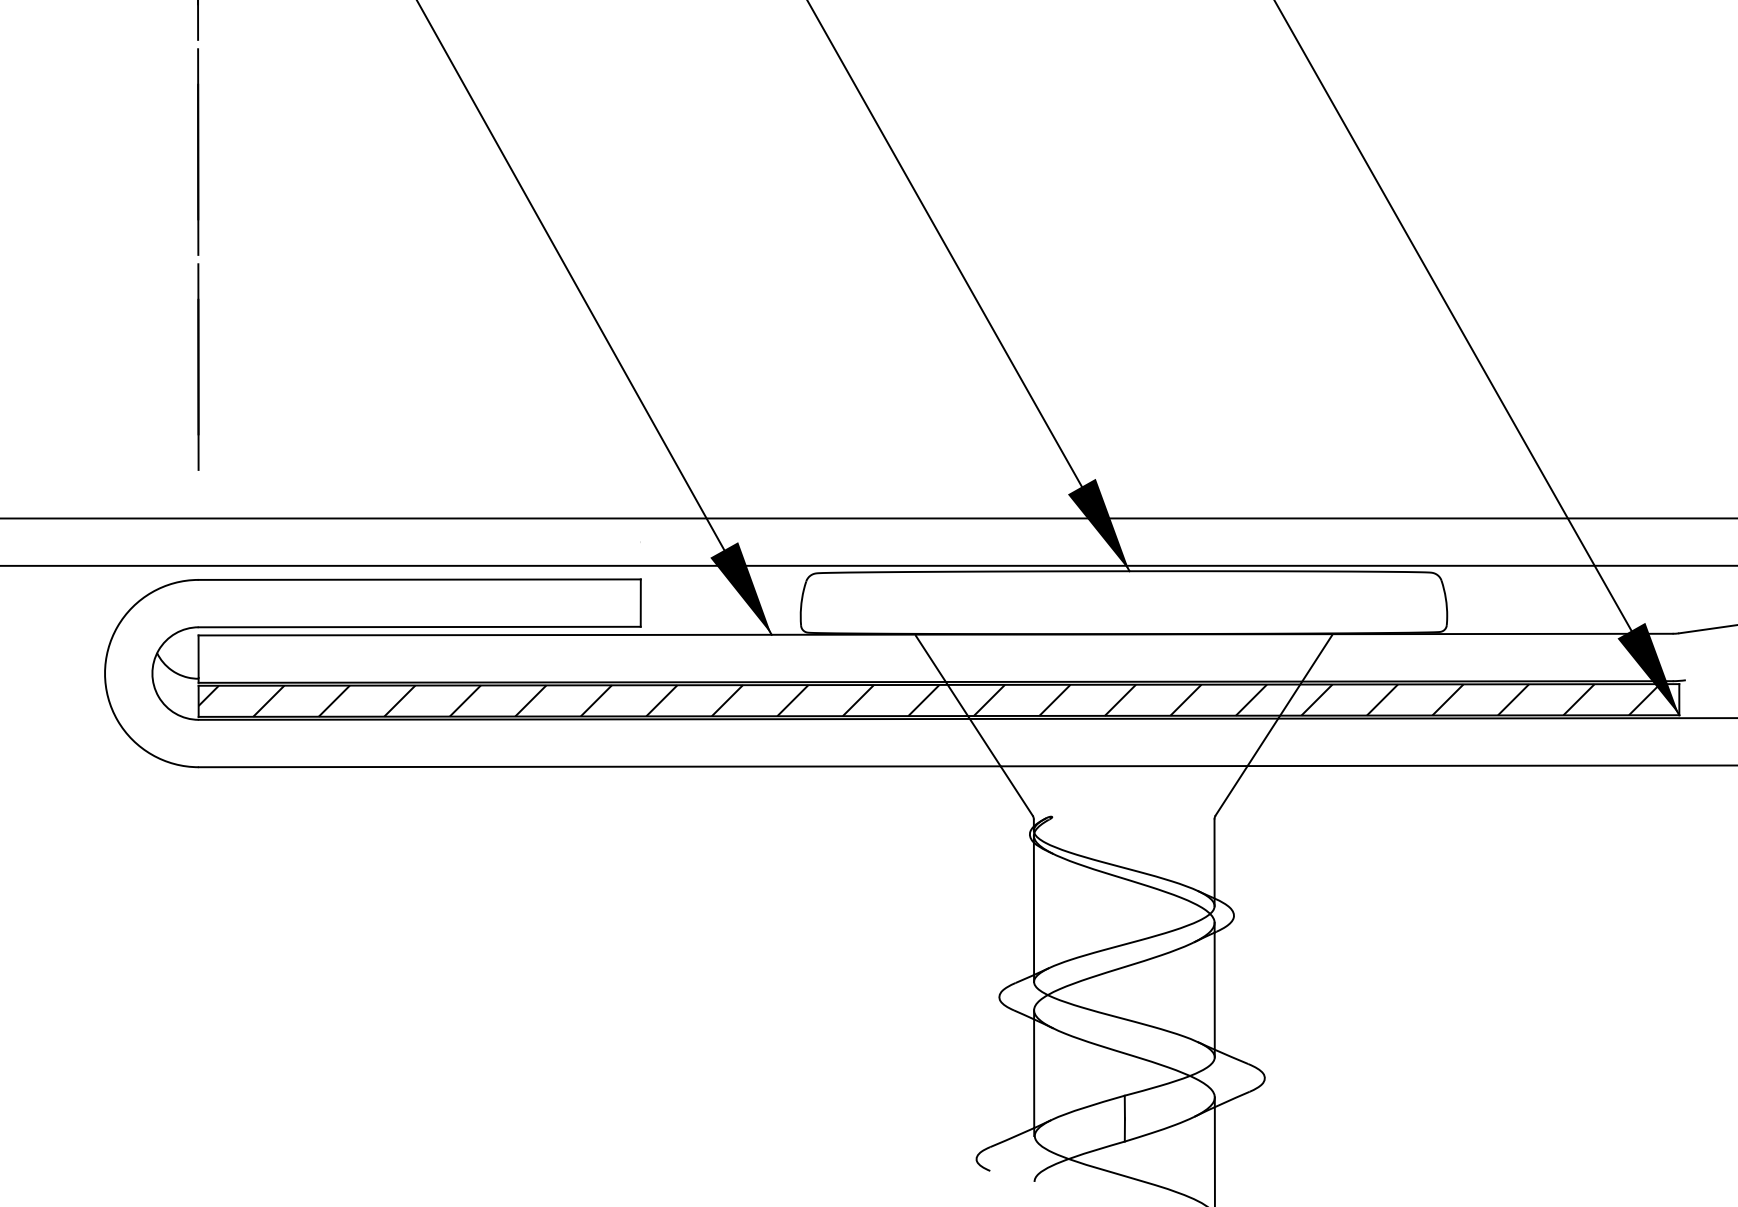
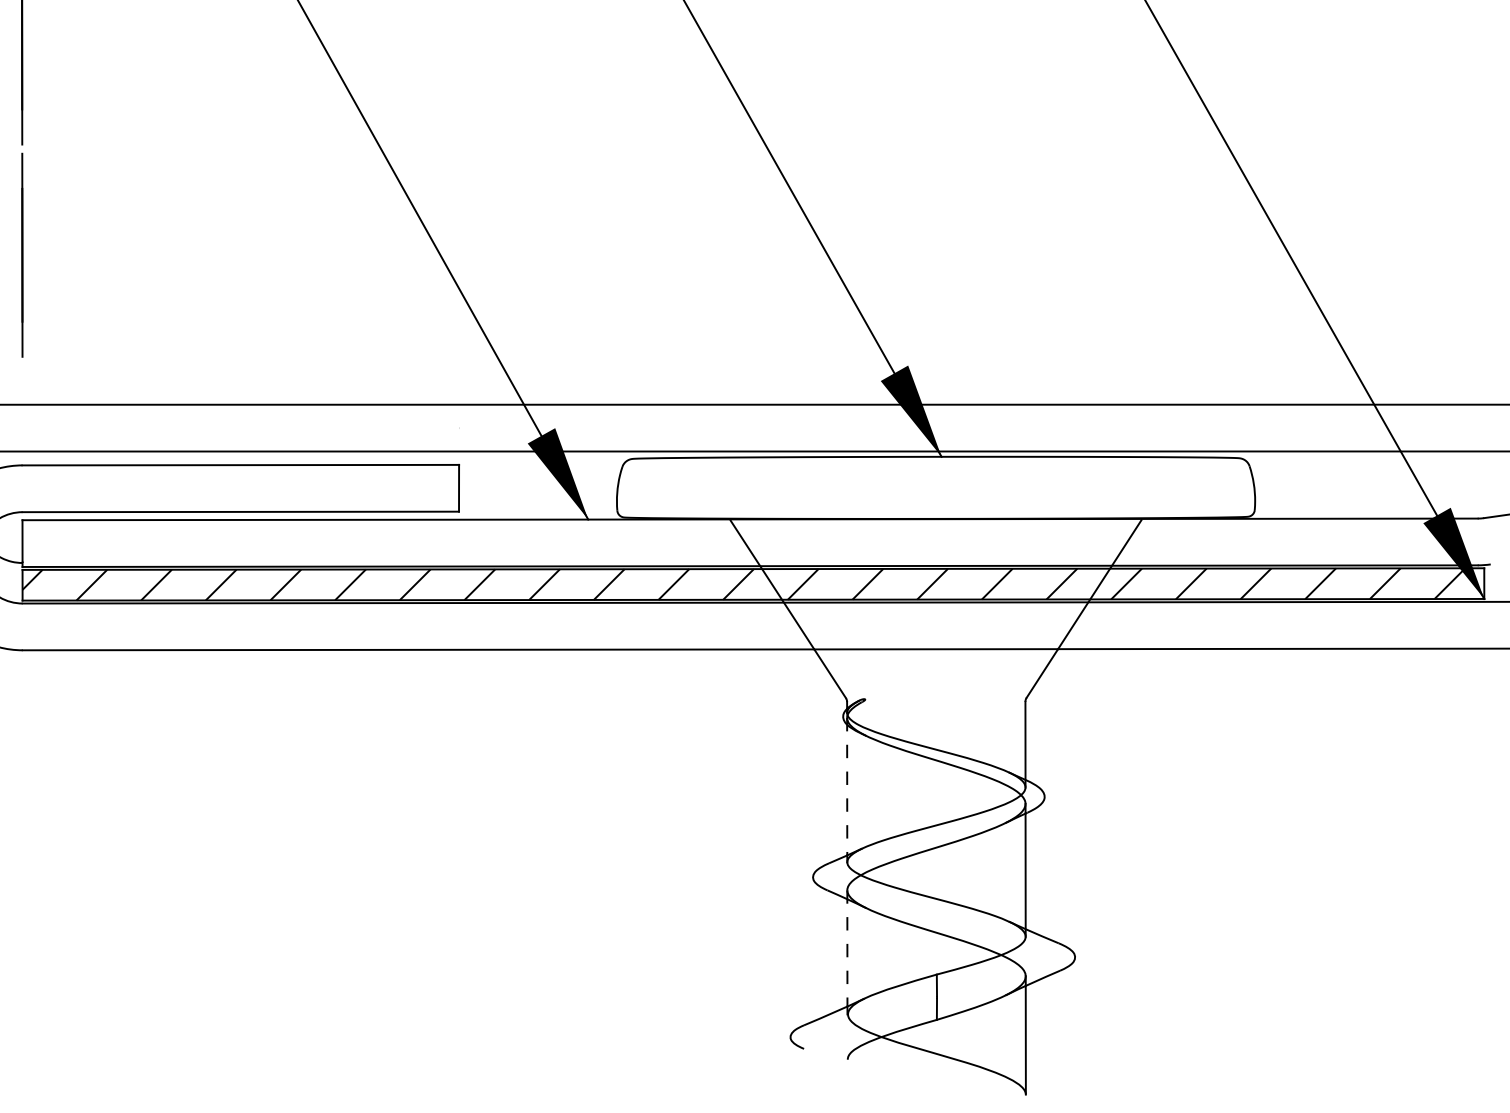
line: (1033, 905) -> (846, 786), solid -> dashed
line: (1034, 1069) -> (847, 948), solid -> dashed

